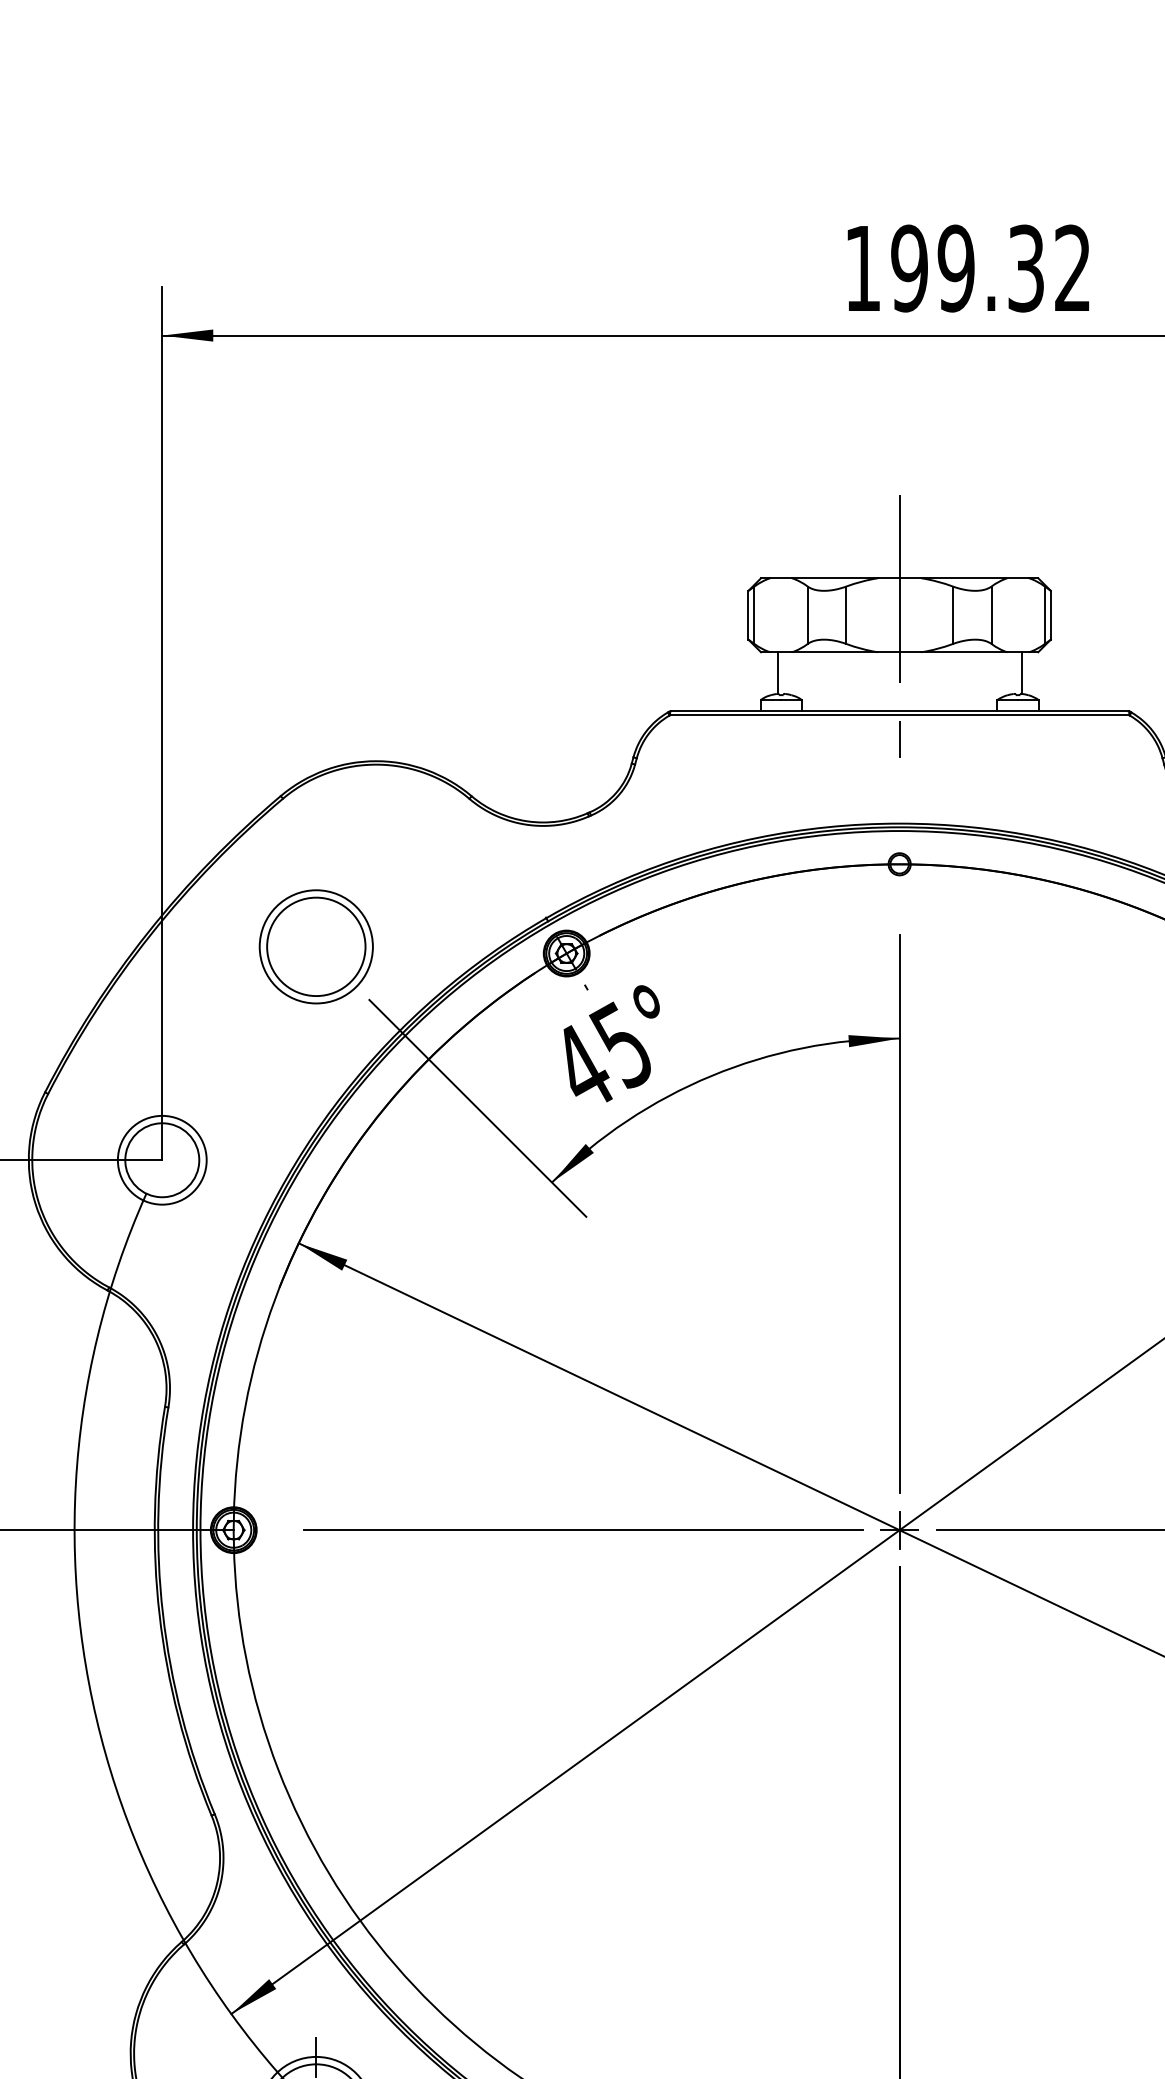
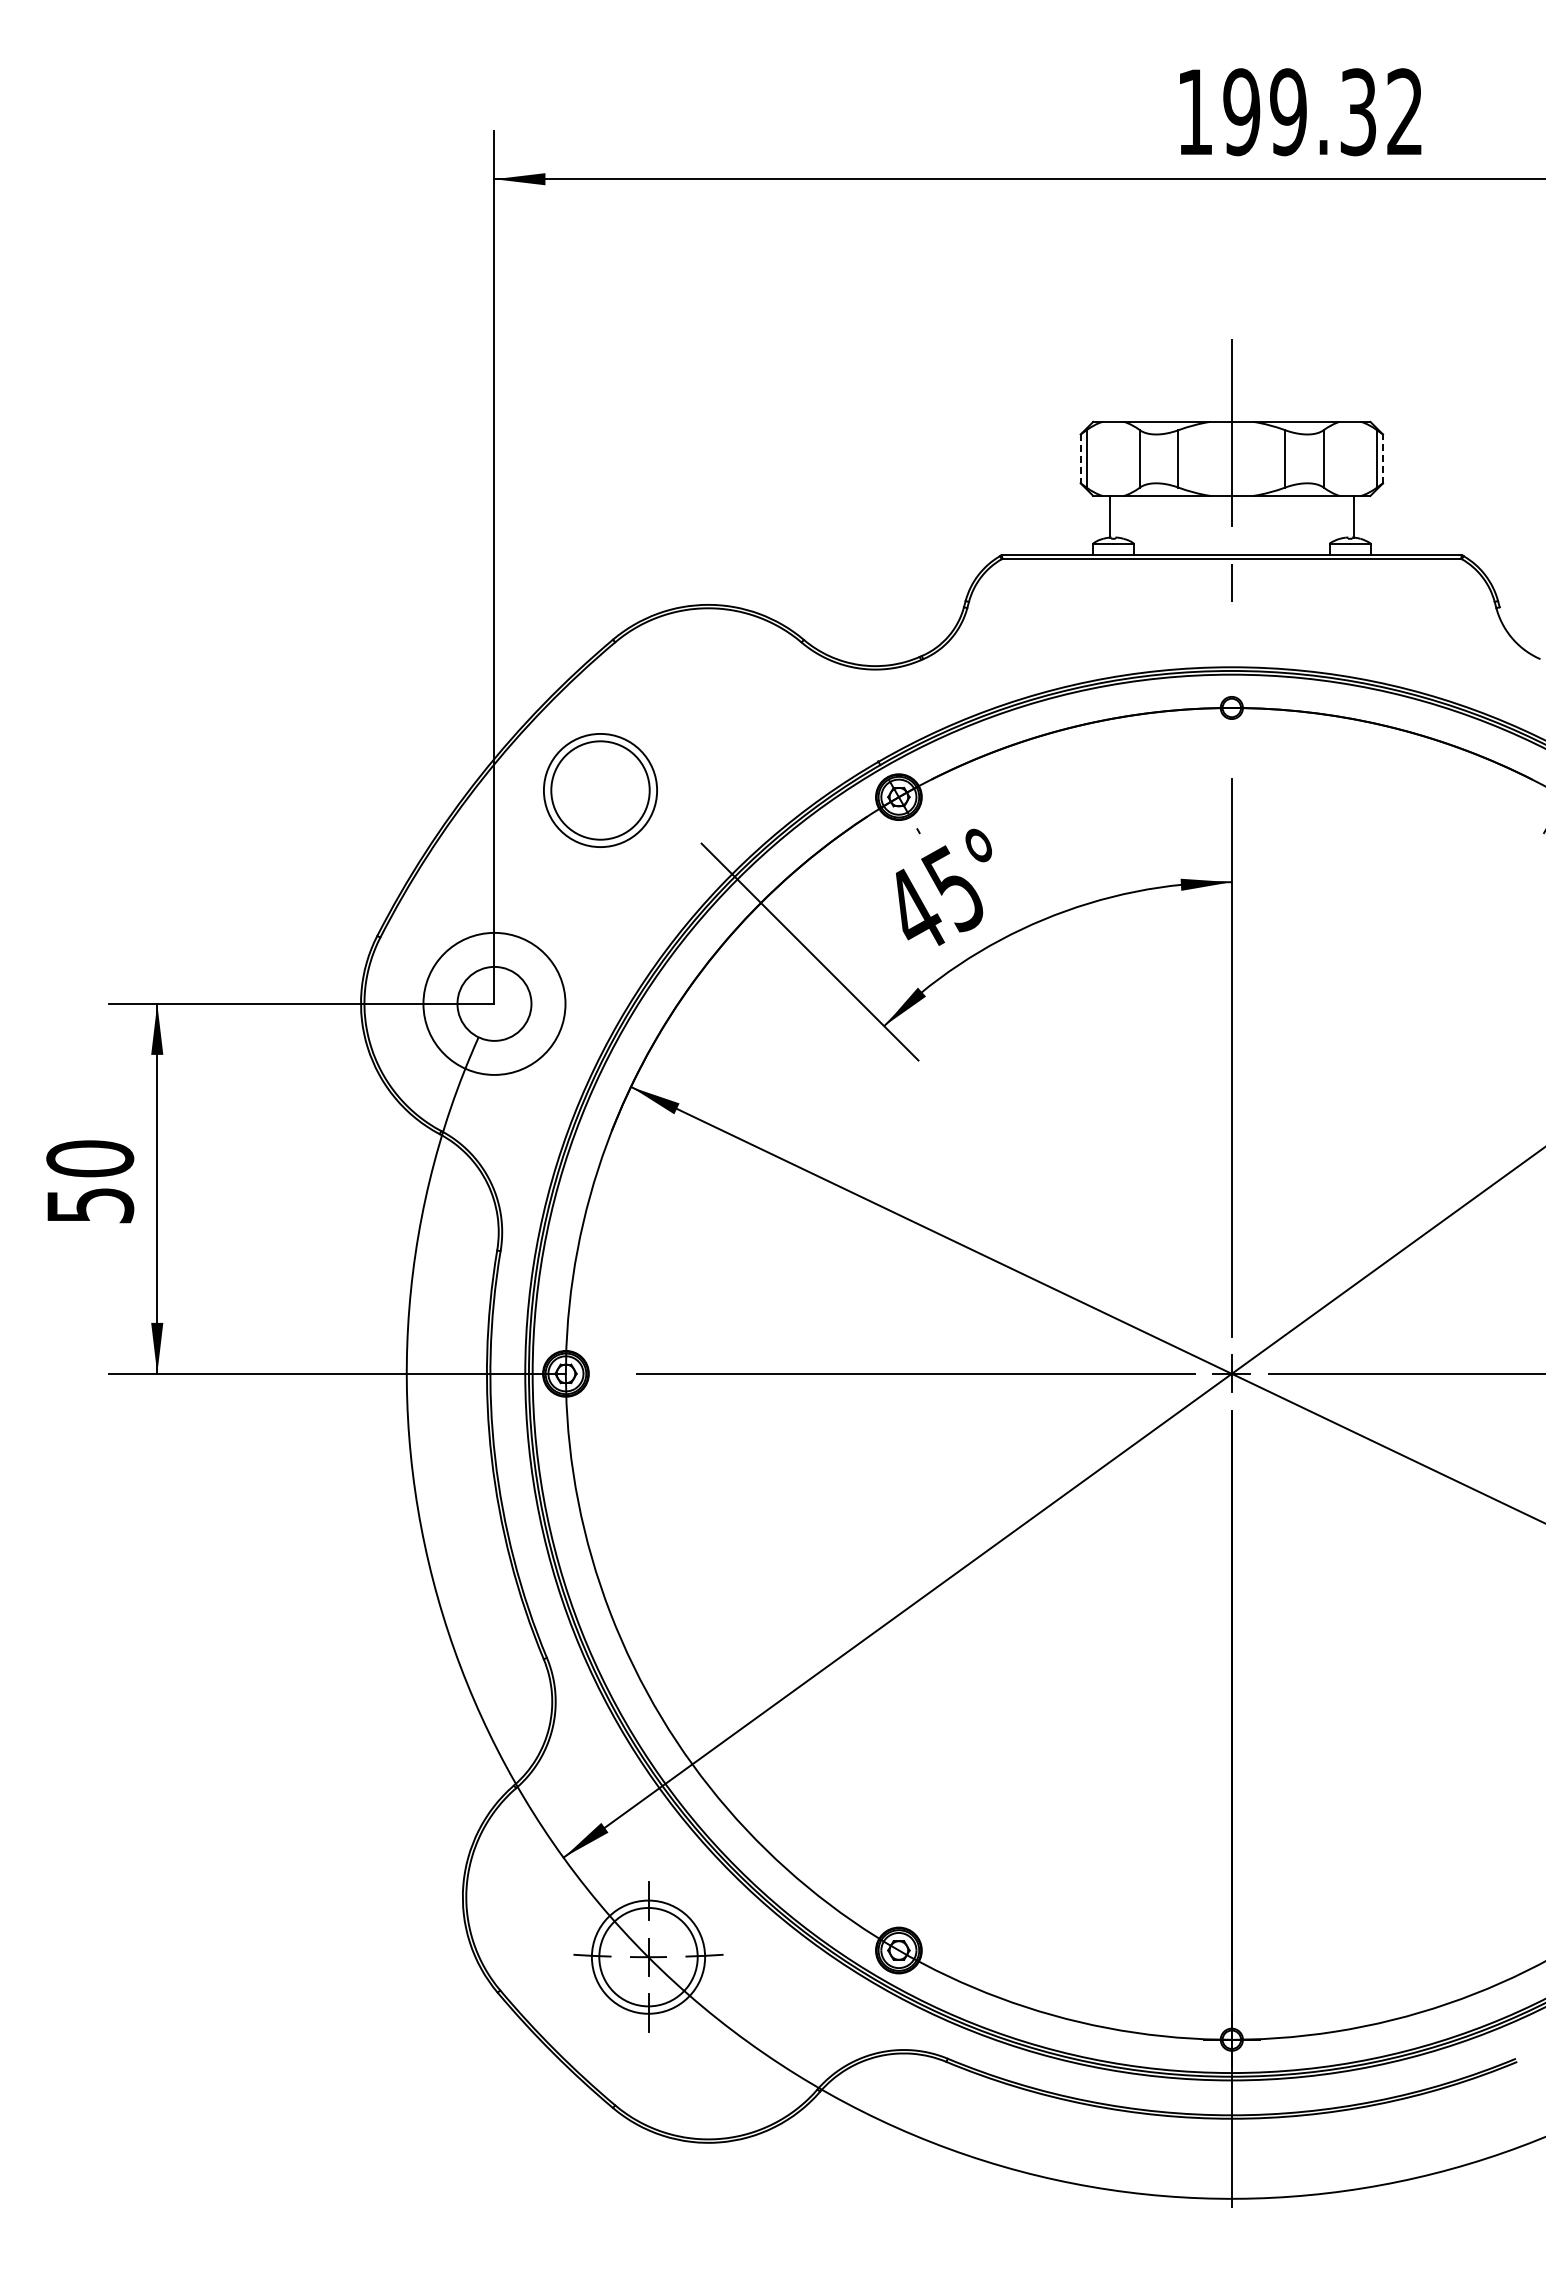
line: (748, 614) -> (1080, 458), solid -> dashed
line: (1051, 614) -> (1383, 458), solid -> dashed
part: (316, 946) -> (600, 790), moved
circle: (162, 1159) -> (494, 1003), size x1.6

